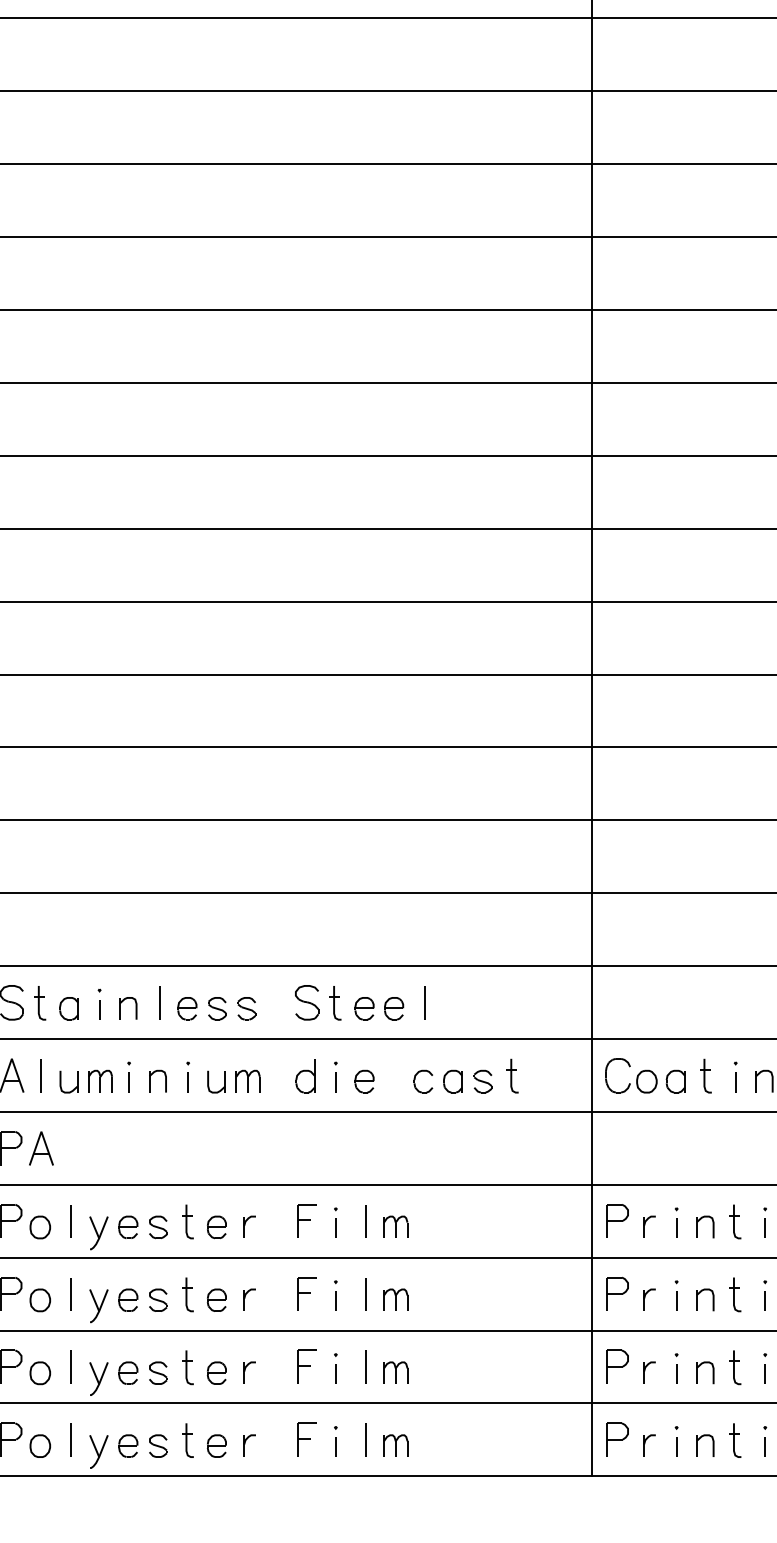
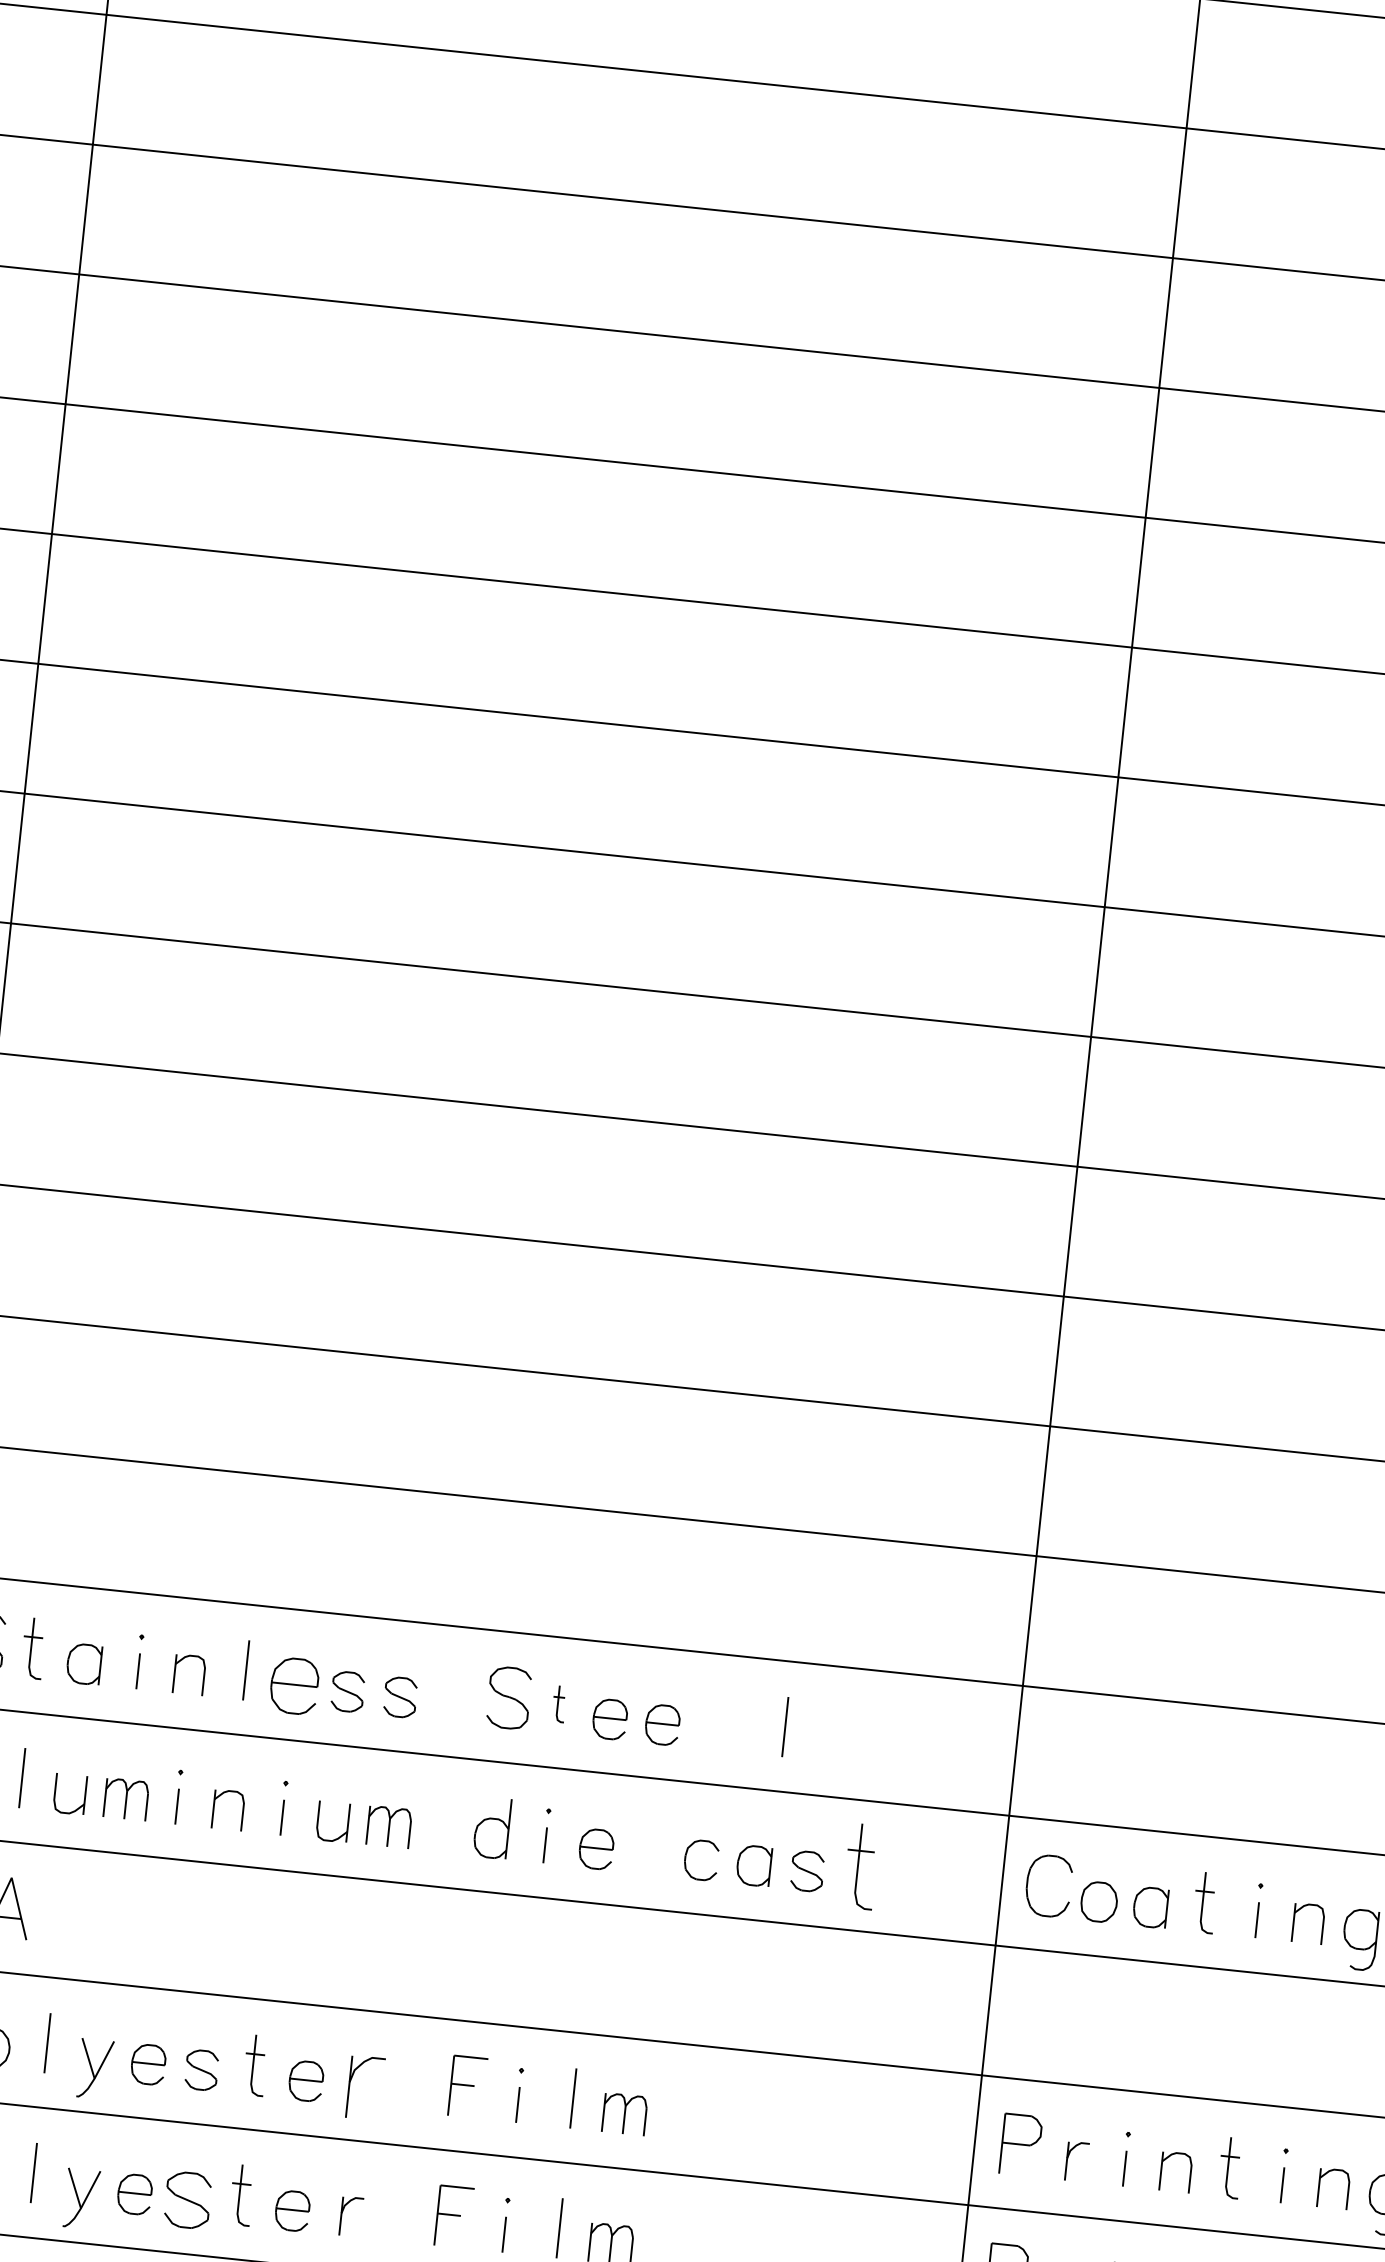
line: (424, 1002) -> (783, 1726), moved
part: (335, 1003) -> (559, 1704), size x0.6
part: (187, 1008) -> (294, 1685), size x1.4
part: (512, 1075) -> (861, 1865), size x1.4
part: (249, 1226) -> (364, 2085), size x1.6
part: (158, 1299) -> (188, 2198), size x1.4

